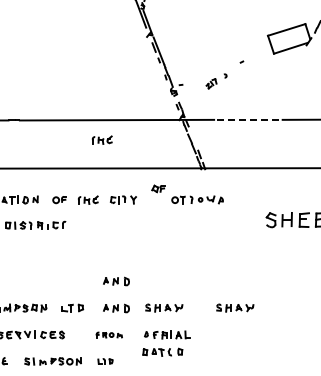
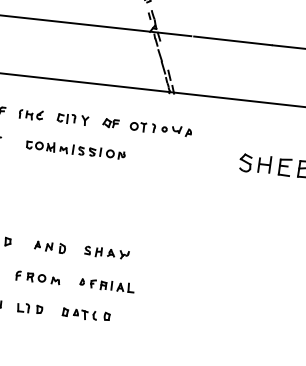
line: (249, 119) -> (233, 40), dashed -> solid
part: (101, 139) -> (54, 44), removed
part: (158, 188) -> (111, 122), moved
part: (128, 224) -> (75, 149), added
part: (116, 281) -> (53, 215), removed
part: (235, 307) -> (191, 261), removed
part: (109, 334) -> (38, 277), size x1.43
part: (162, 351) -> (86, 313), moved
part: (105, 361) -> (30, 308), size x1.43

